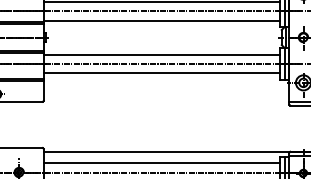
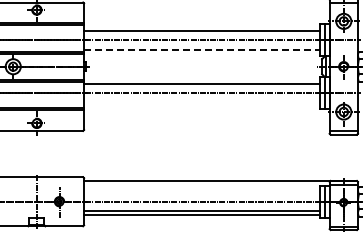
line: (162, 20) -> (202, 49), solid -> dashed
line: (162, 73) -> (202, 102), removed
line: (162, 163) -> (202, 192), removed

